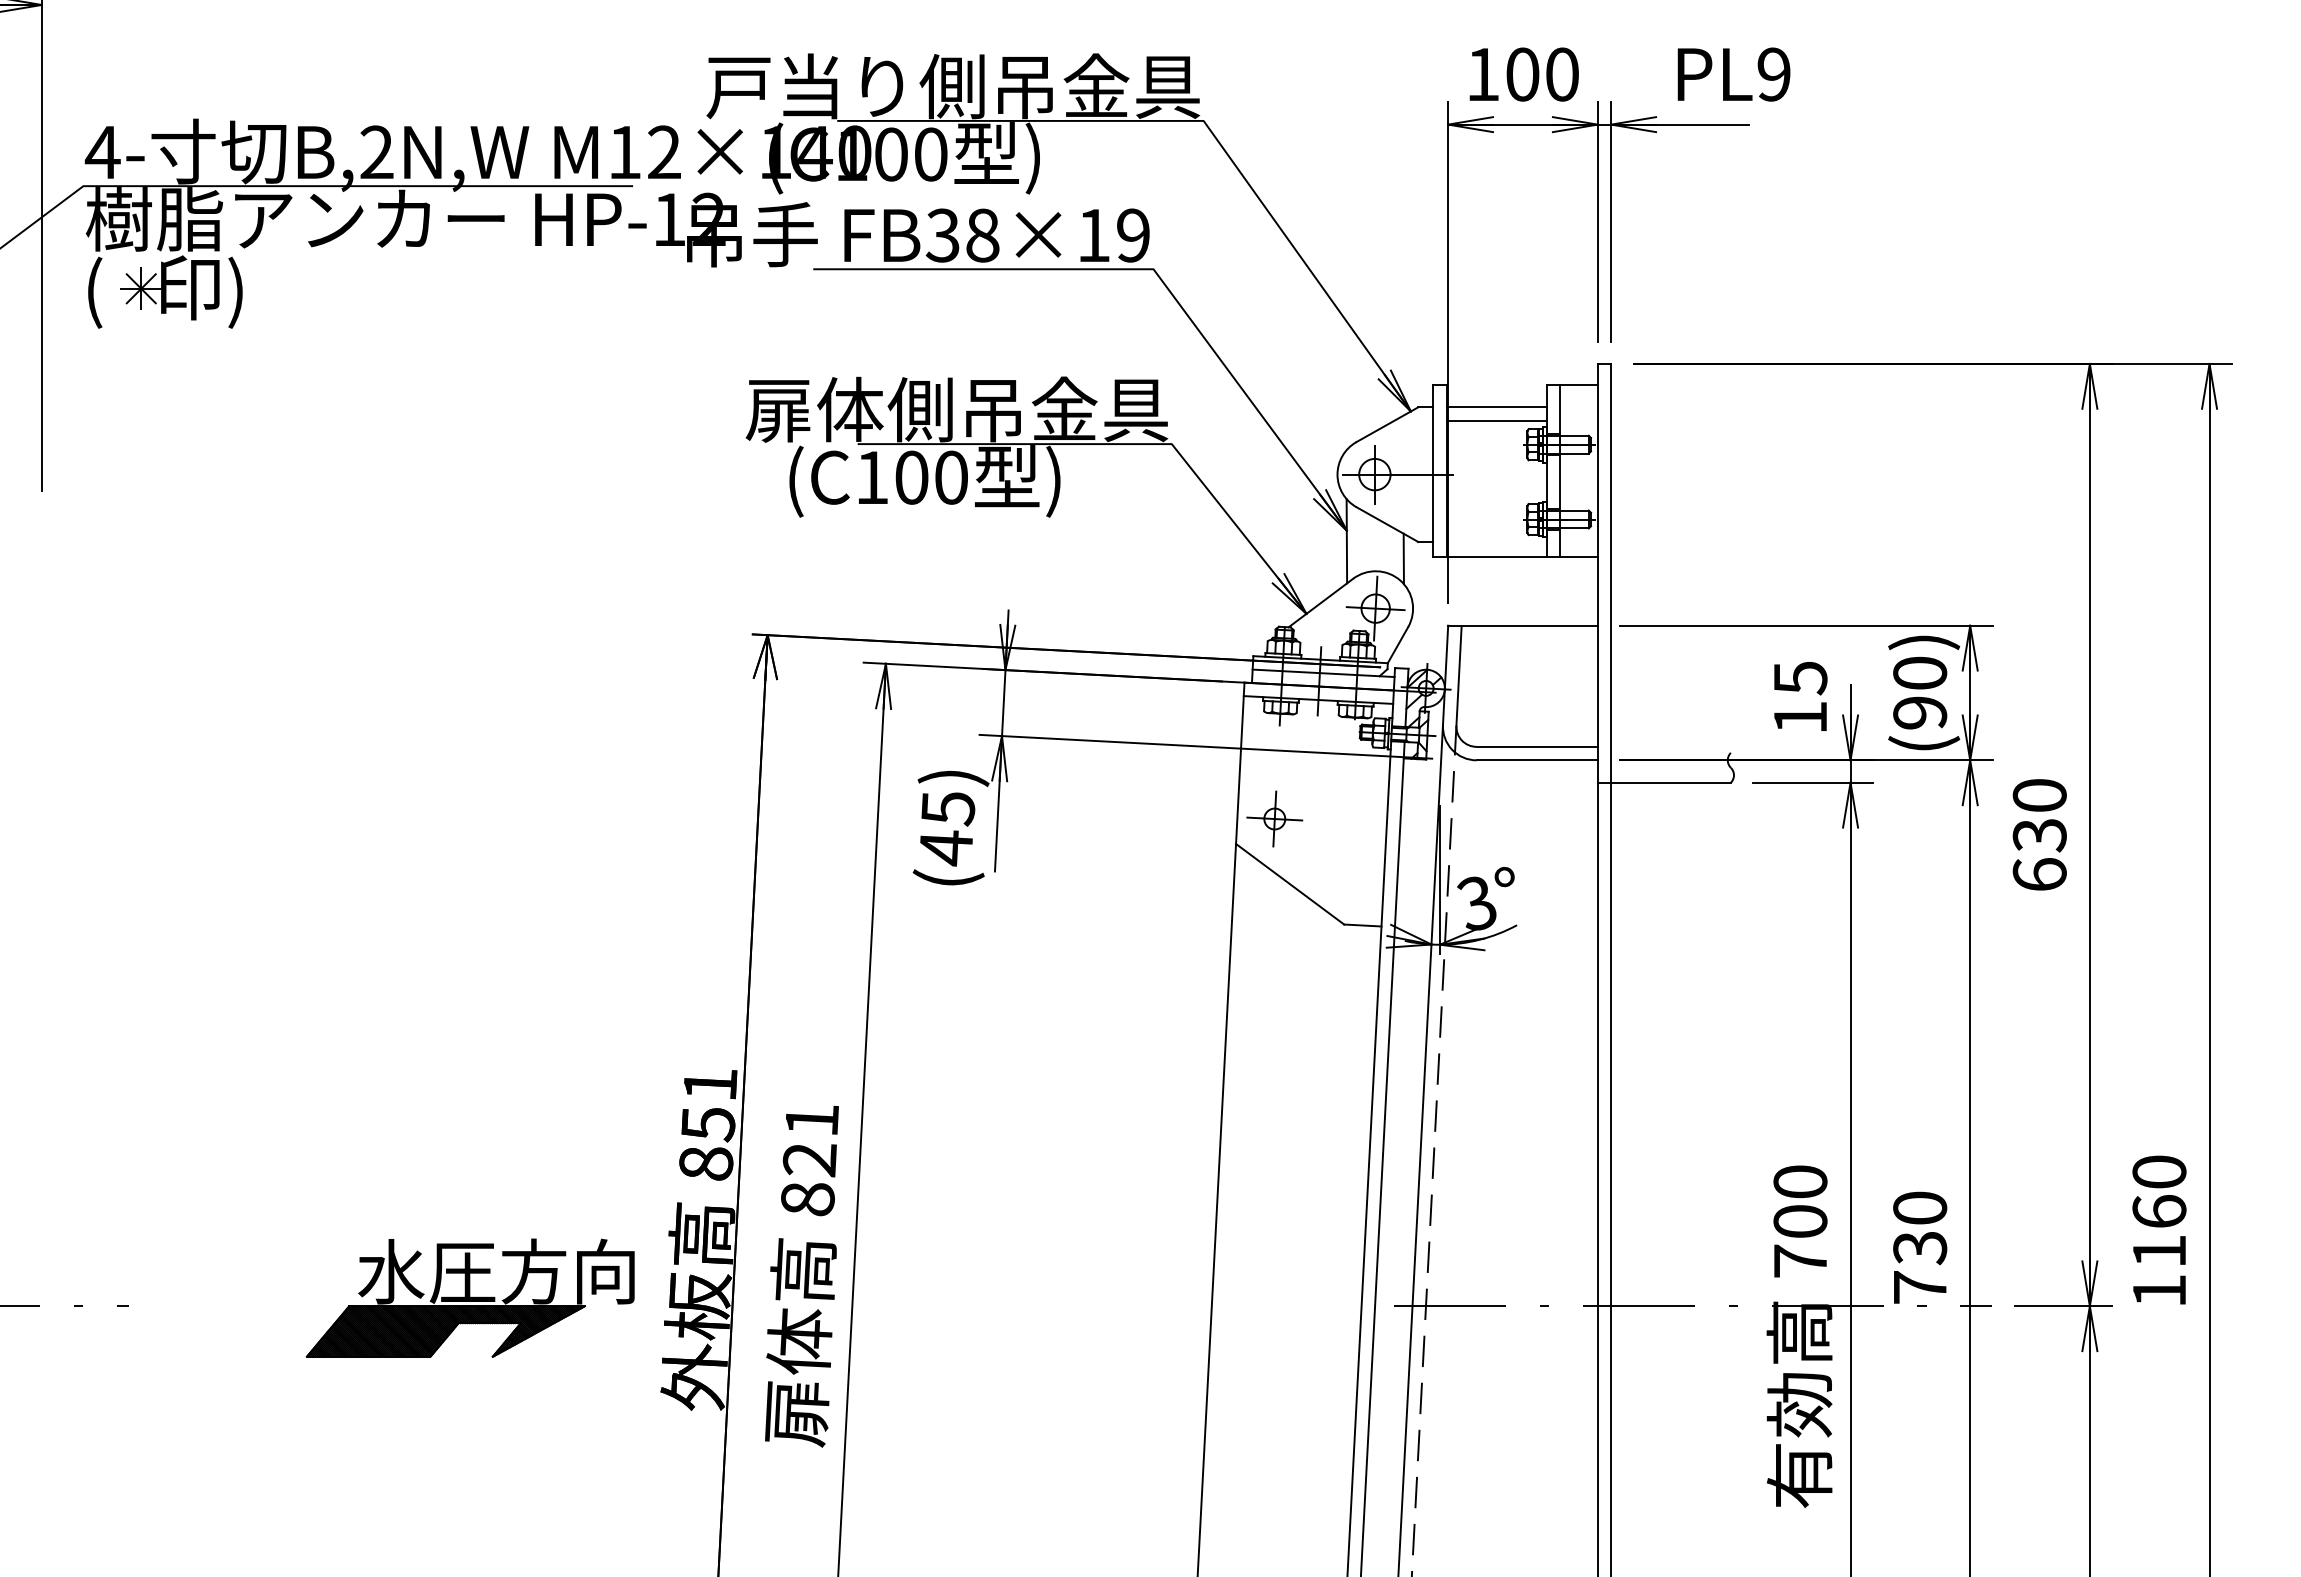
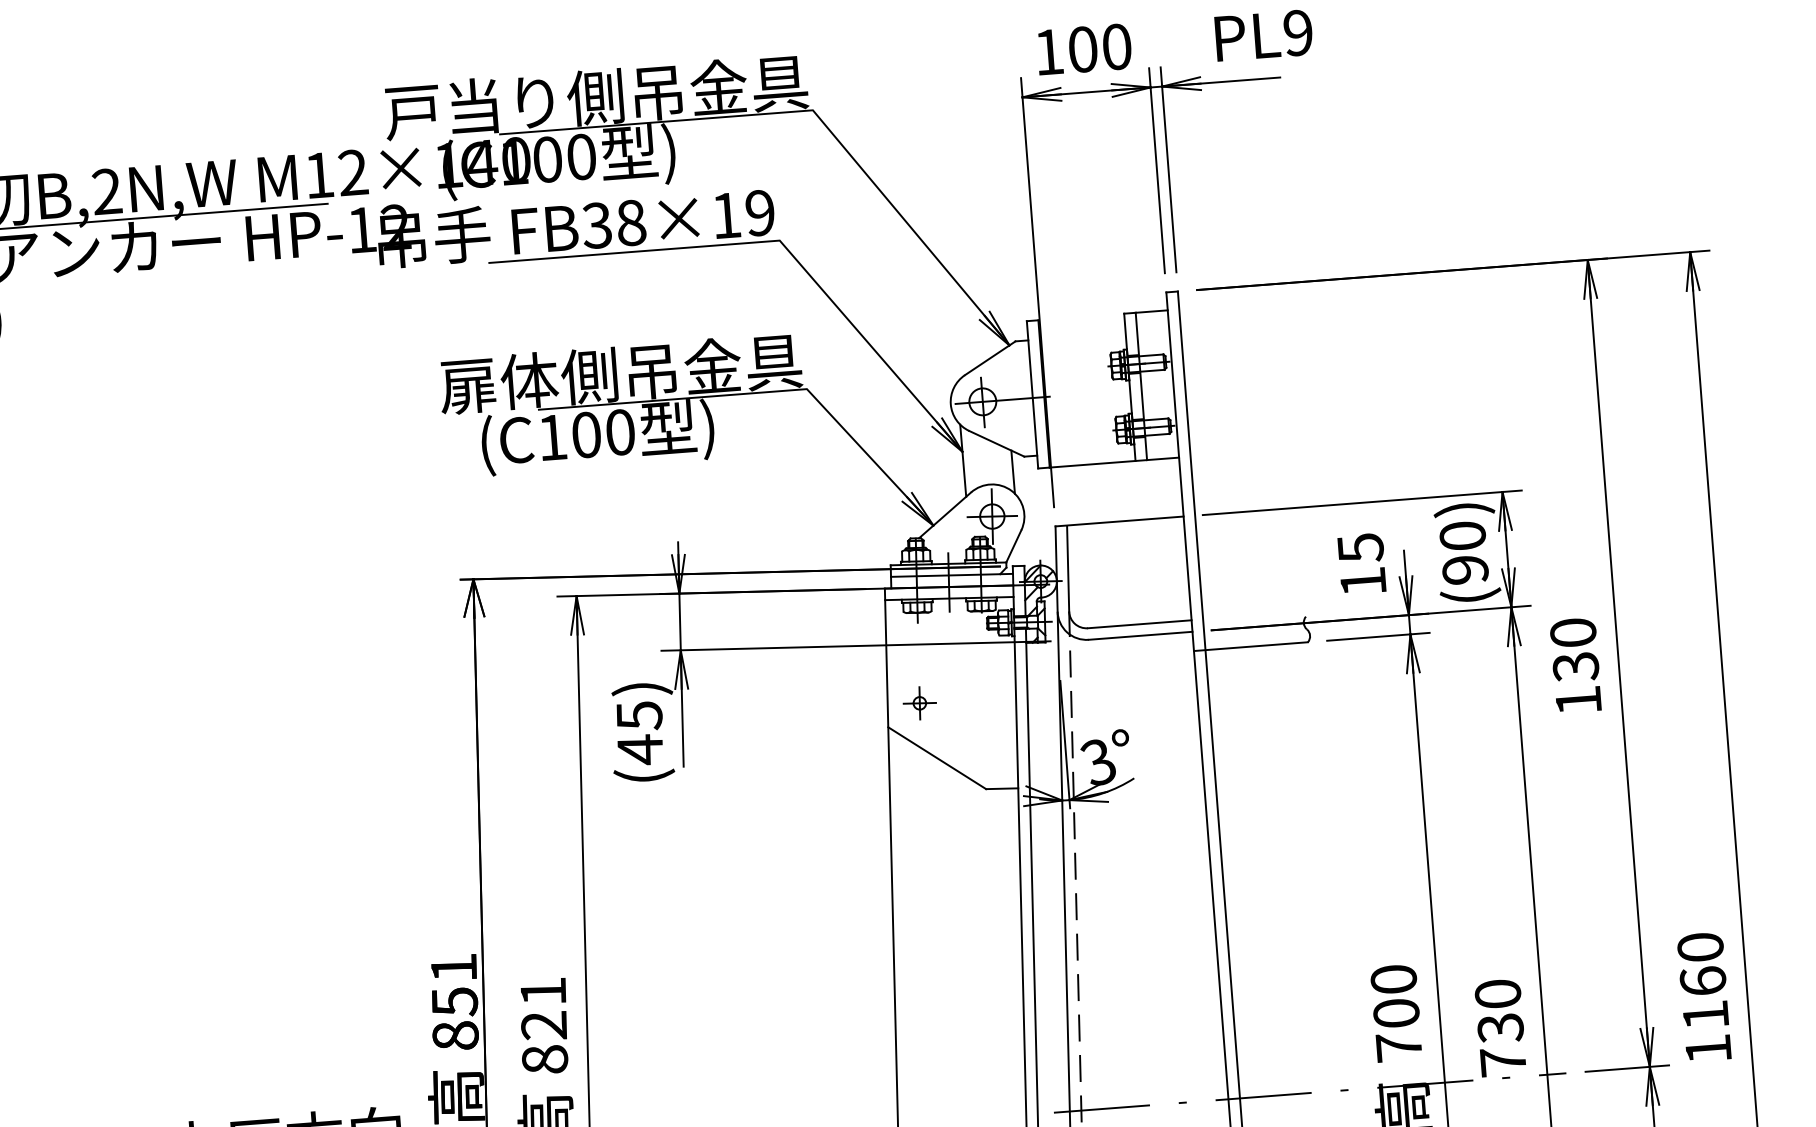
line: (1496, 407) -> (1082, 336), removed
line: (1496, 420) -> (1083, 347), removed
part: (1274, 818) -> (919, 702), size x0.7
text: (2039, 874) -> (1578, 700), 630 -> 130

